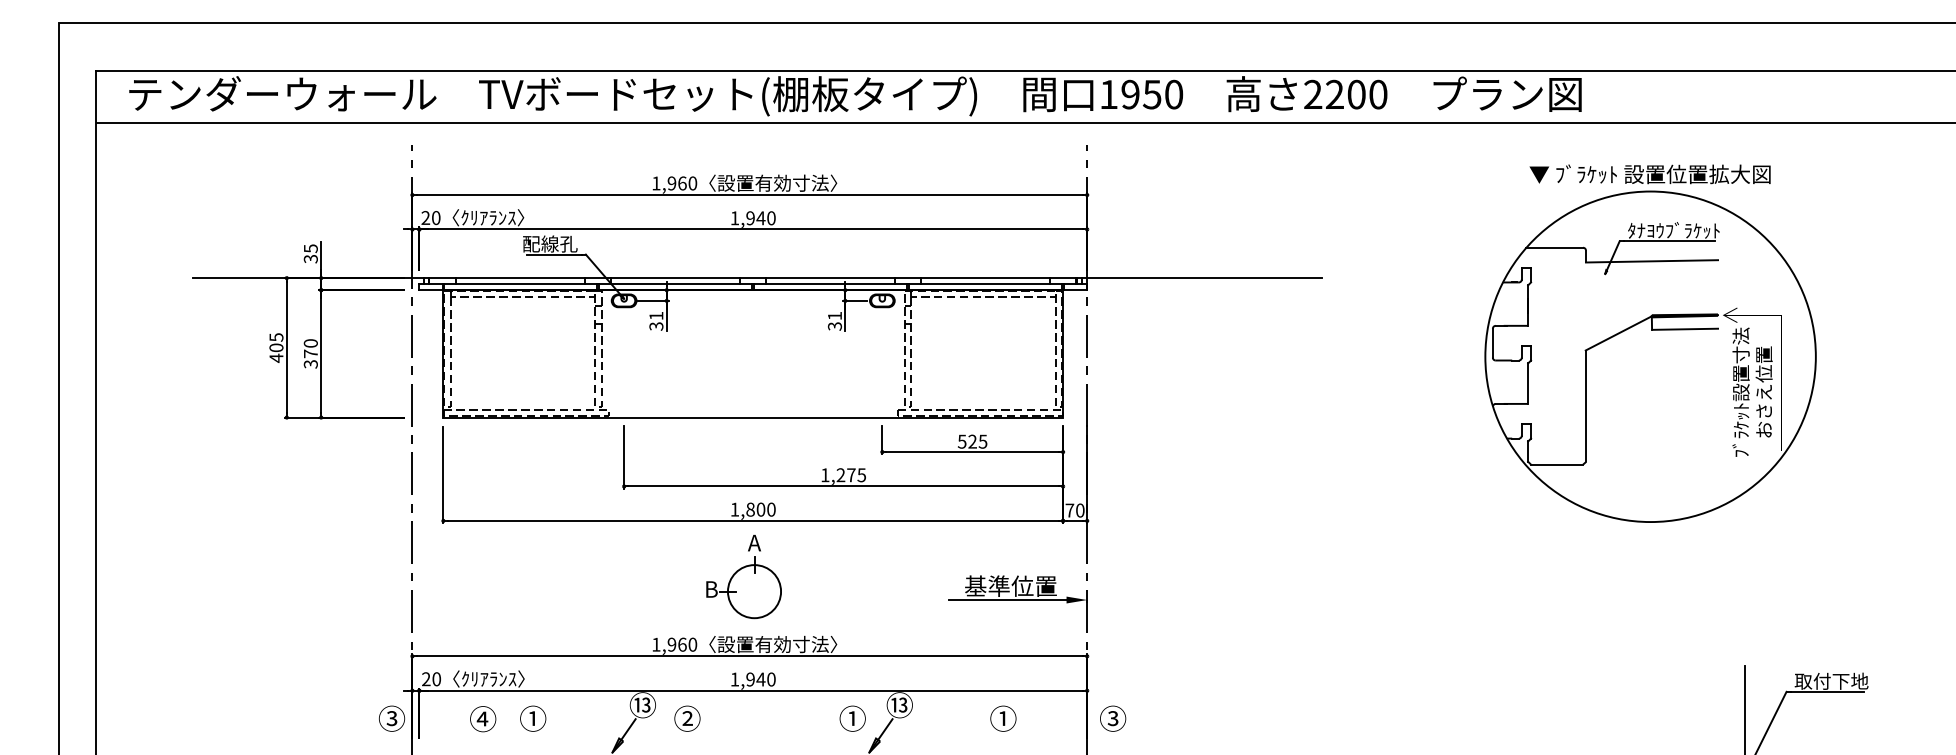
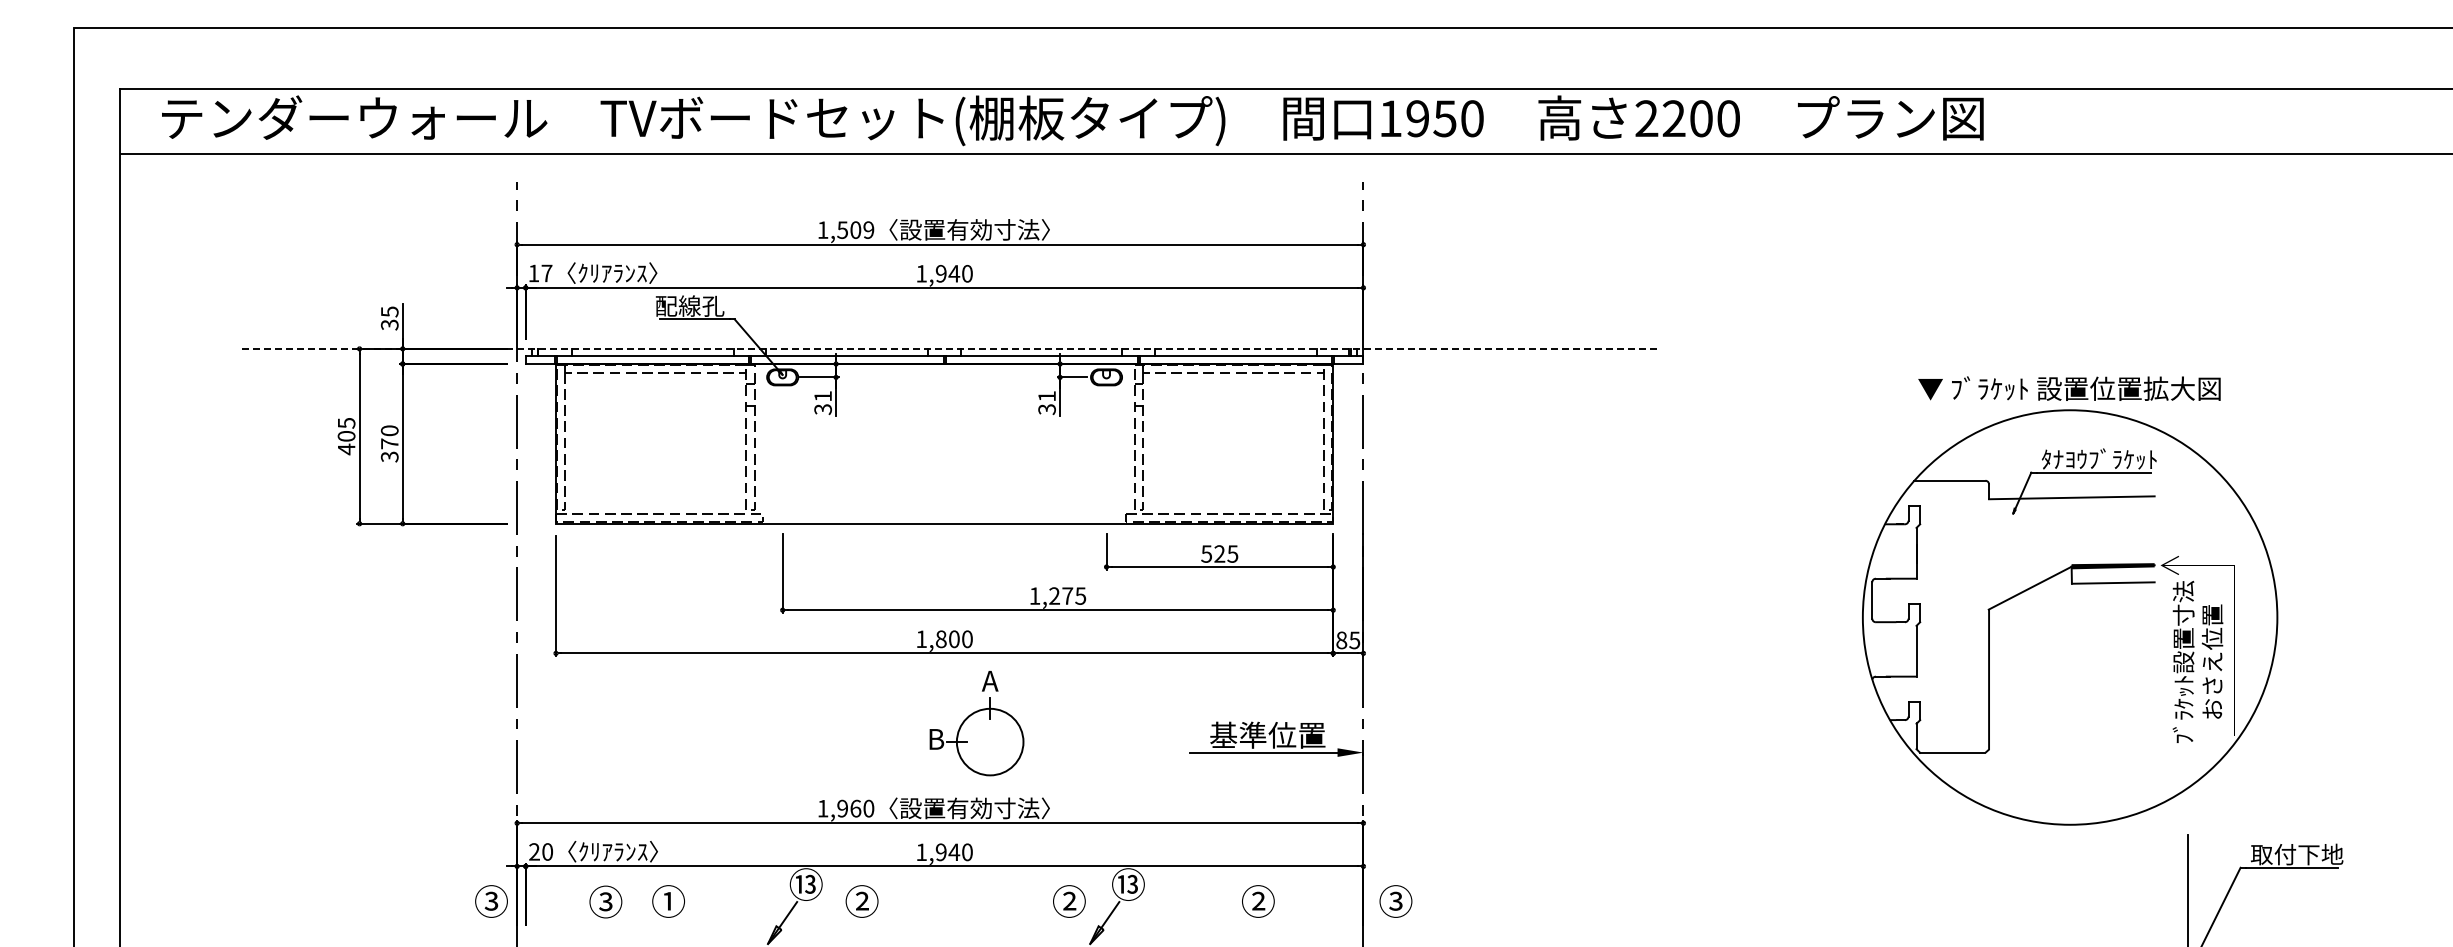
text: (682, 182) -> (855, 229), 1,960 -> 1,509
text: (431, 218) -> (540, 273), 20 -> 17
line: (757, 277) -> (950, 348), solid -> dashed
part: (1650, 343) -> (2070, 600), moved
text: (1075, 510) -> (1348, 640), 70 -> 85
part: (743, 576) -> (976, 723), moved
text: (852, 717) -> (1069, 900), ① -> ②
text: (1003, 717) -> (1258, 900), ① -> ②
text: (482, 718) -> (604, 901), ④ -> ③

